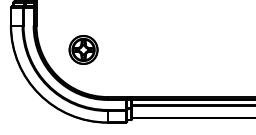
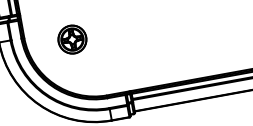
part: (83, 49) -> (72, 39), moved

